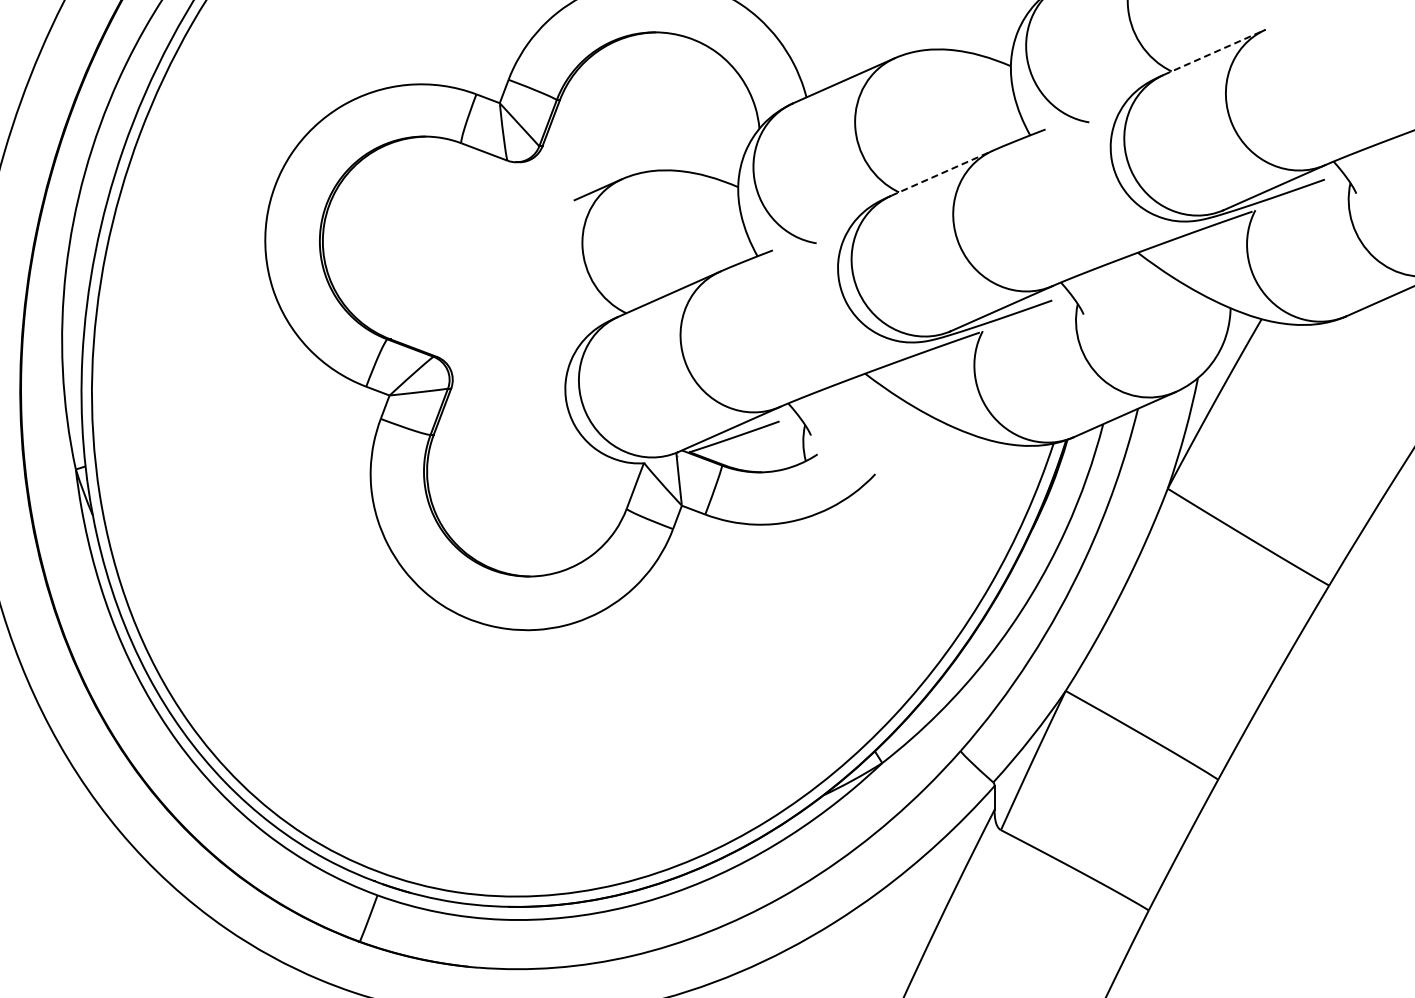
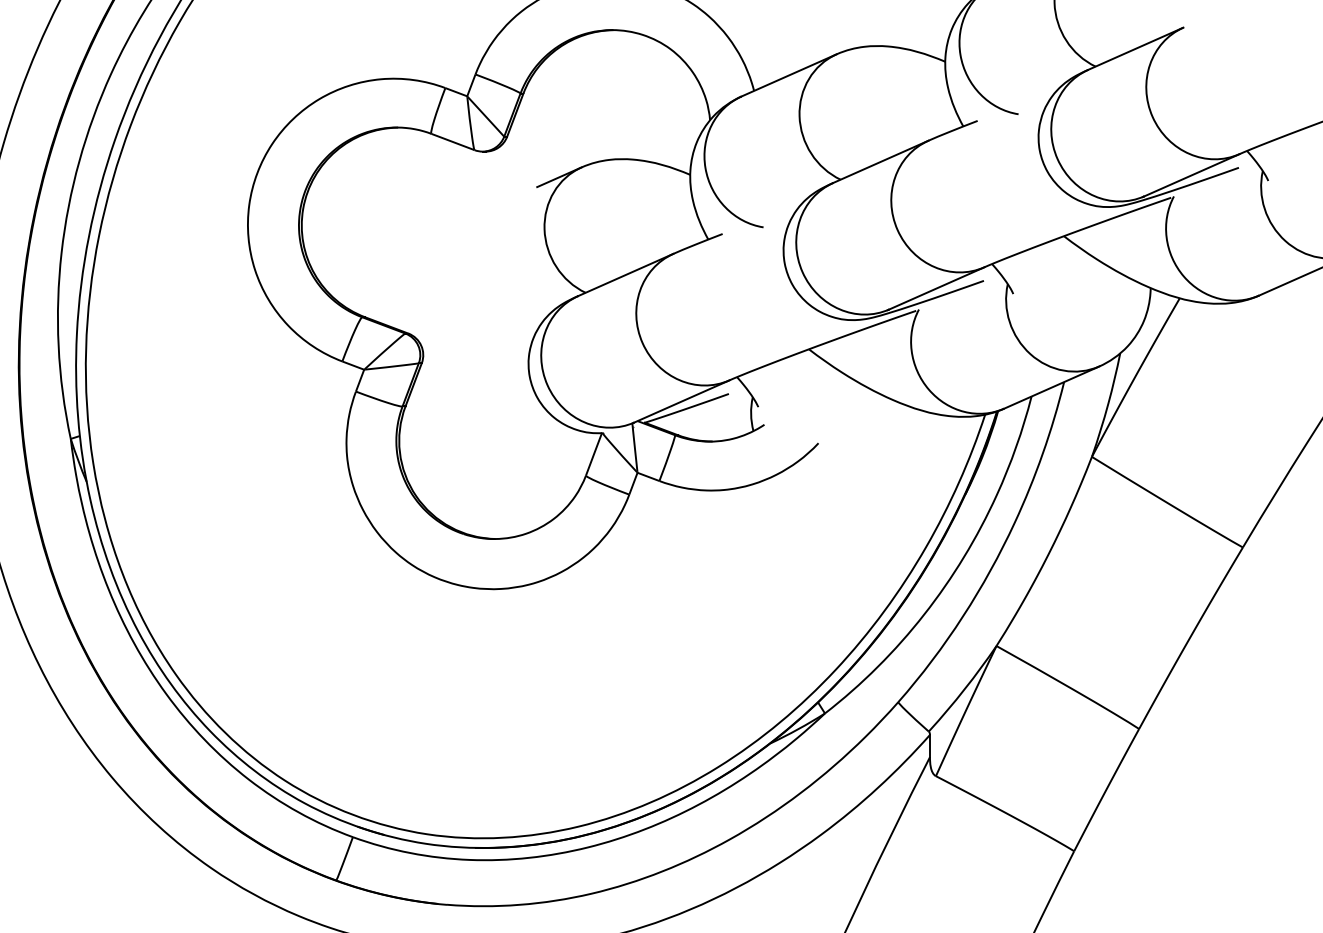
line: (1214, 52) -> (1135, 48), dashed -> solid
line: (942, 173) -> (881, 162), dashed -> solid

